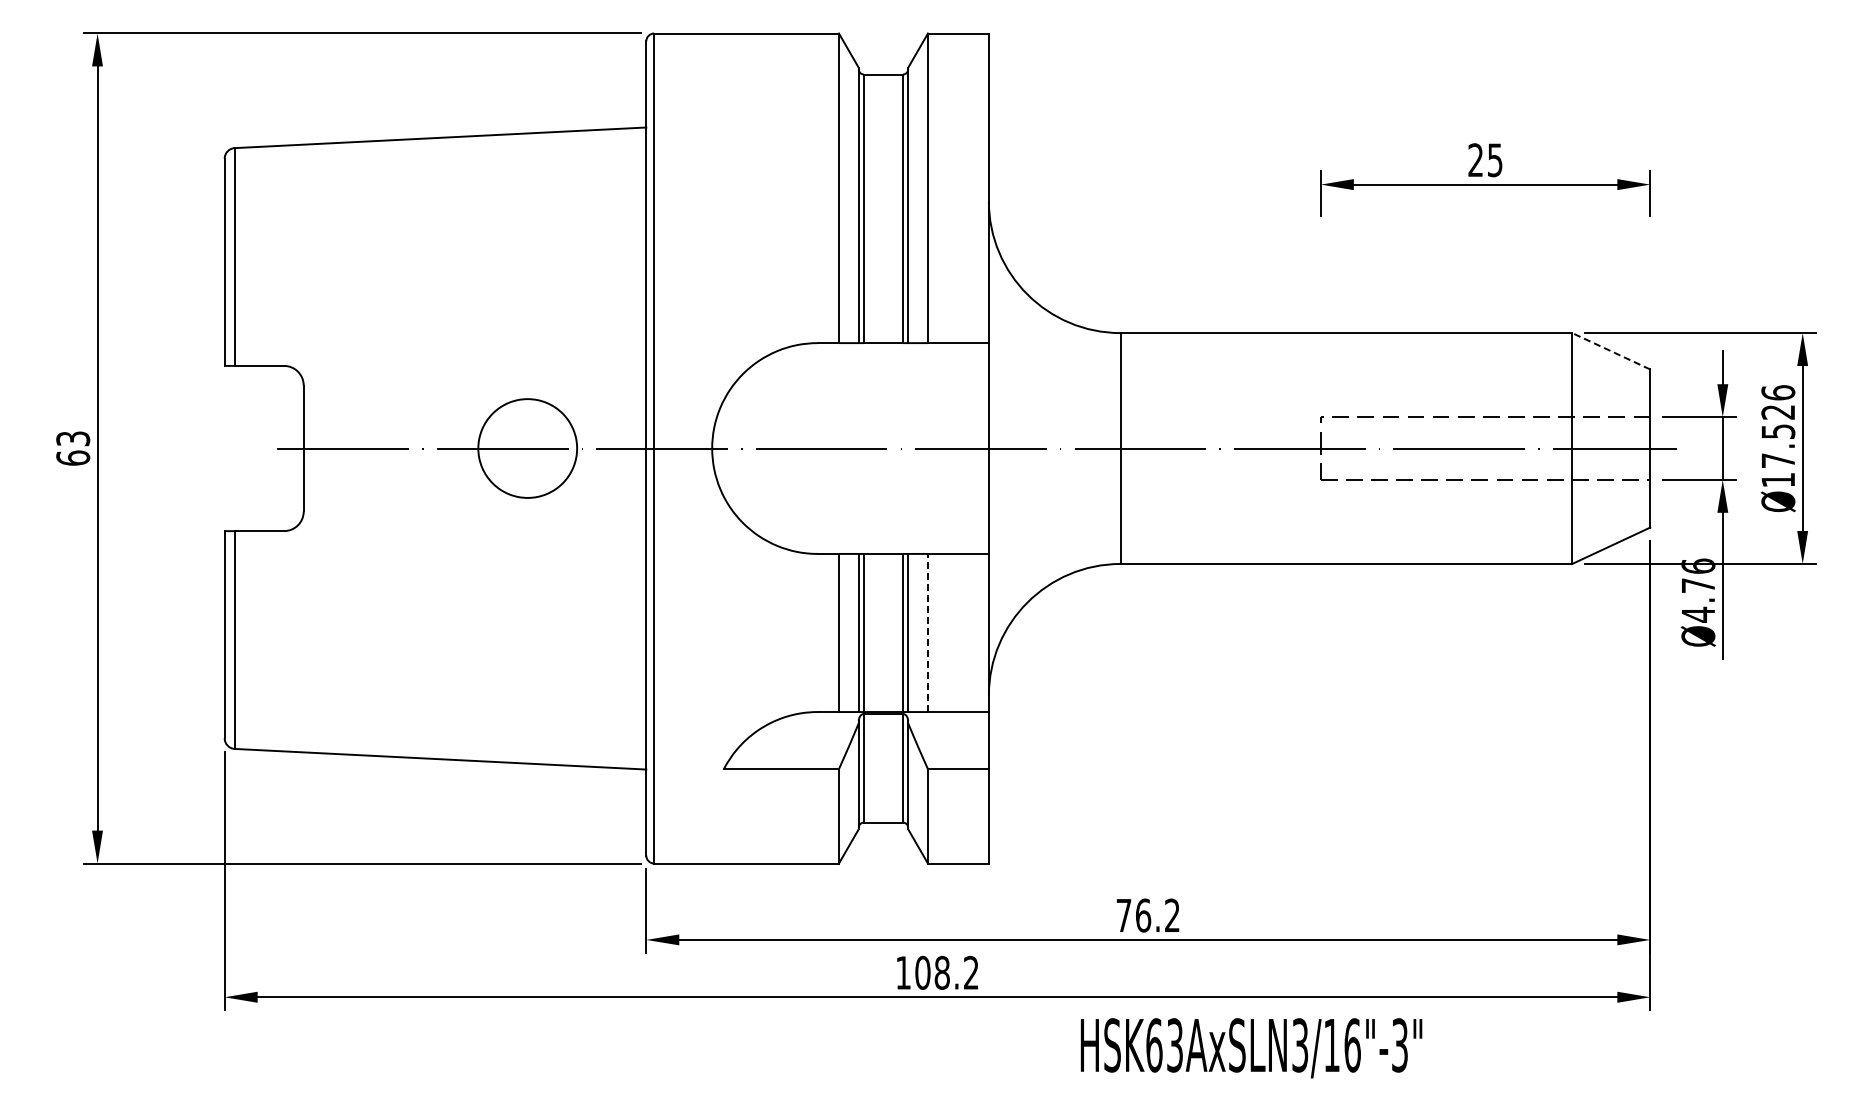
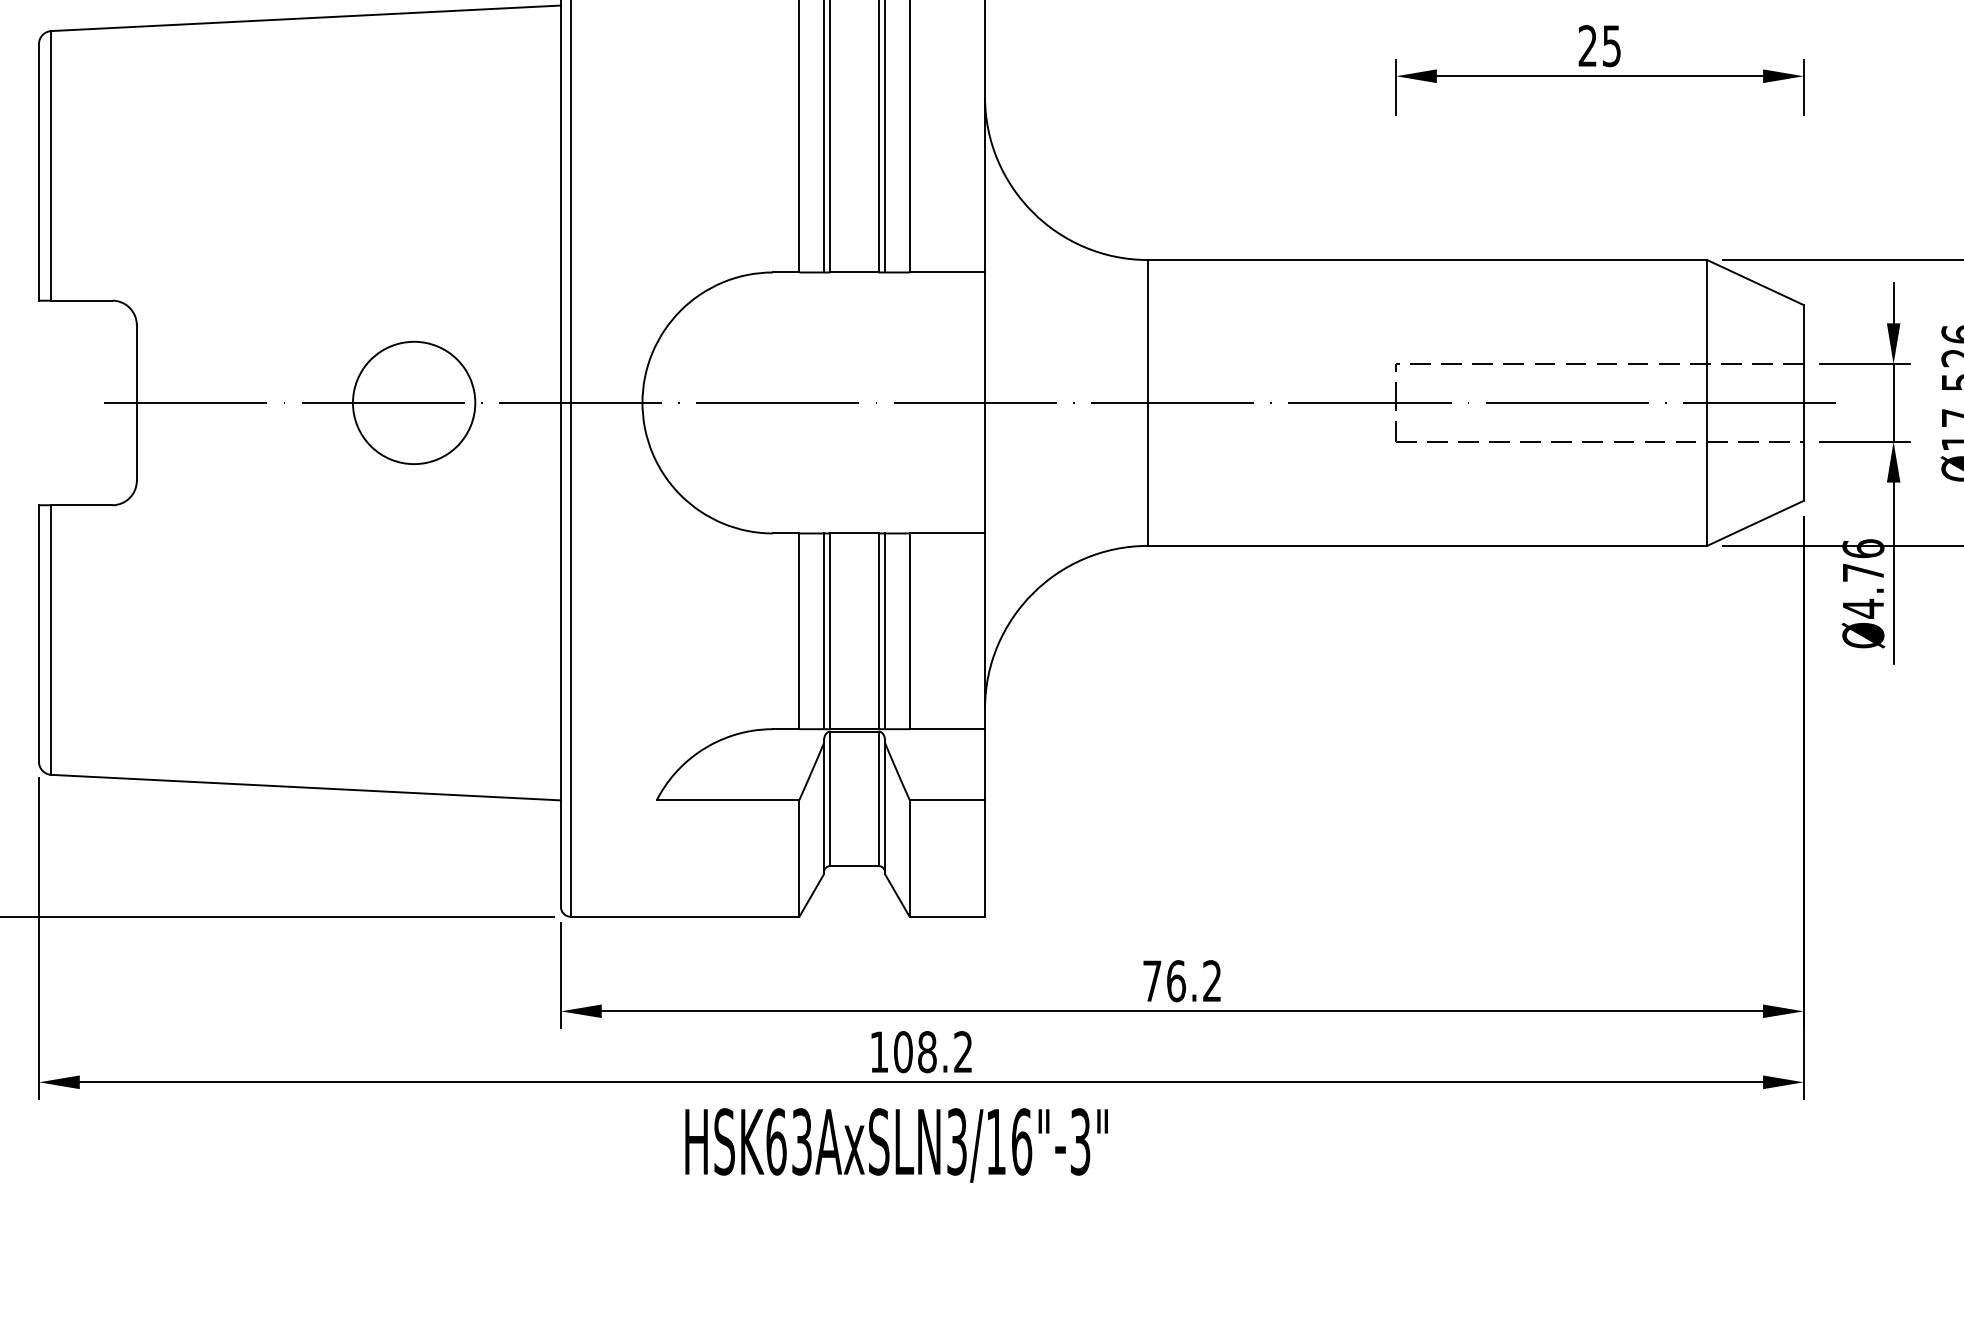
line: (1610, 351) -> (1754, 282), dashed -> solid
line: (927, 632) -> (909, 630), dashed -> solid
text: (1251, 1048) -> (896, 1145), moved

